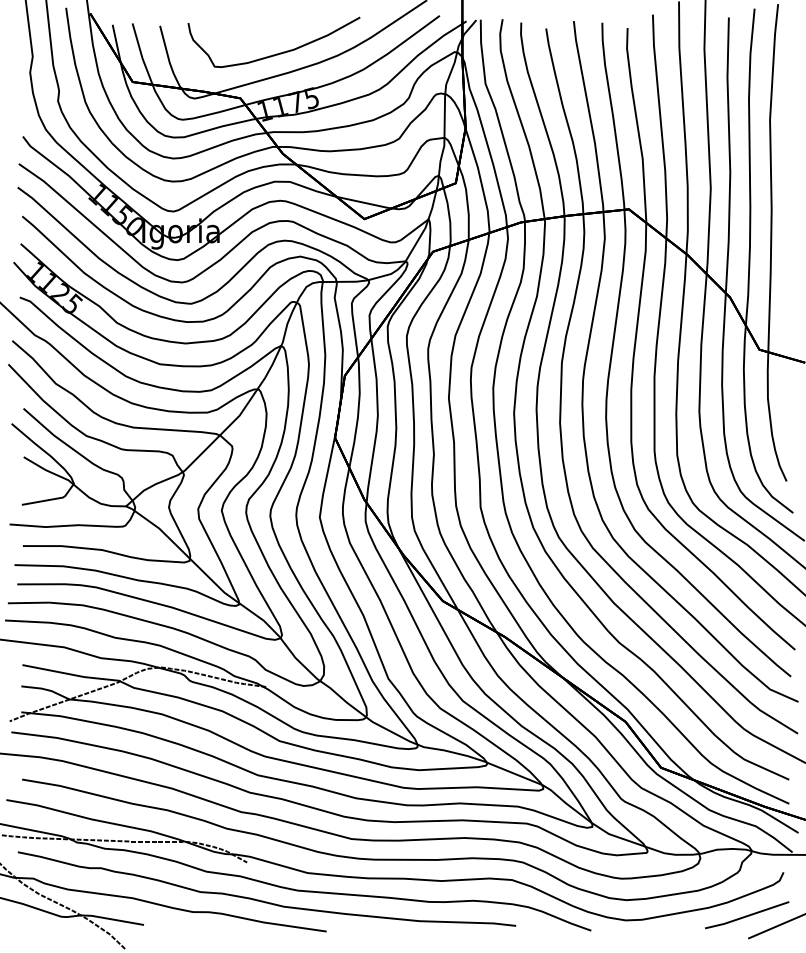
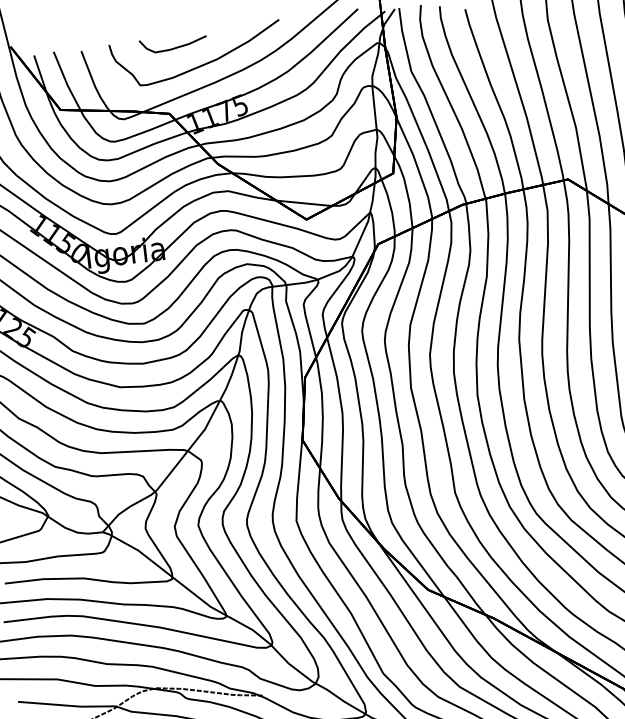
curve: (253, 32) -> (174, 46), added

